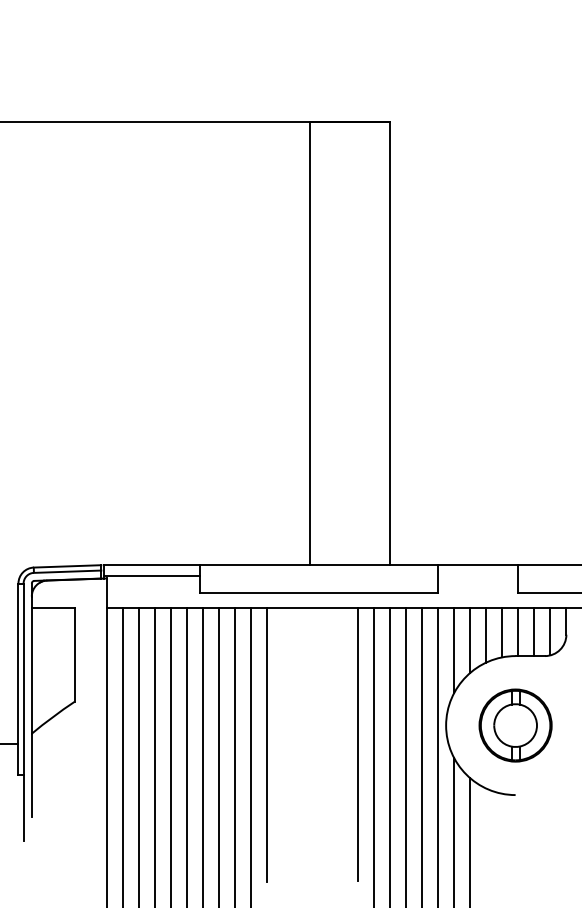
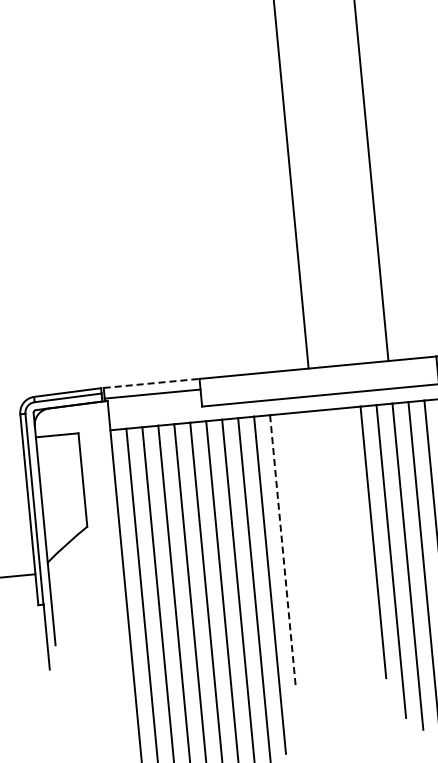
line: (152, 565) -> (152, 383), solid -> dashed
line: (267, 744) -> (283, 551), solid -> dashed

